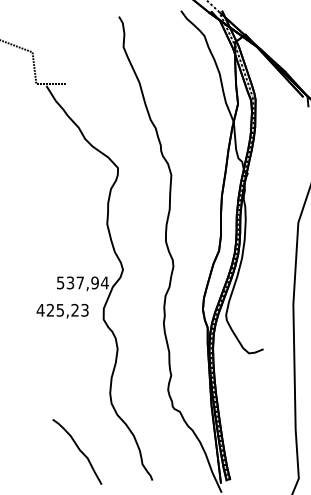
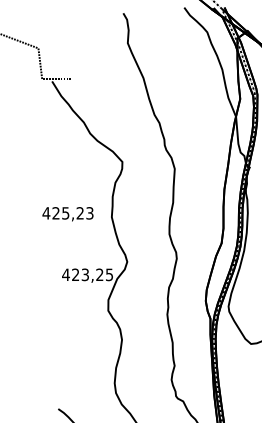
text: (82, 282) -> (87, 274), 537,94 -> 423,25
text: (62, 310) -> (67, 213), moved

